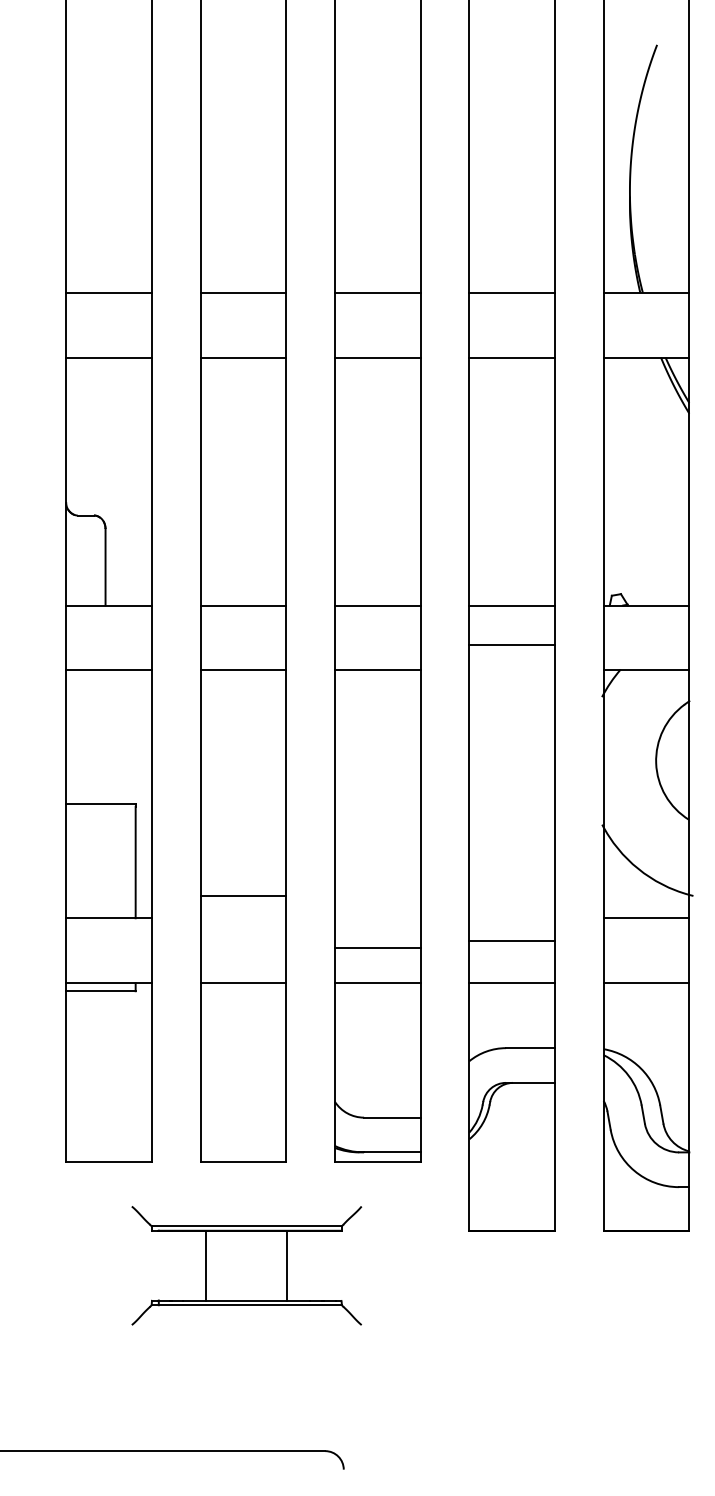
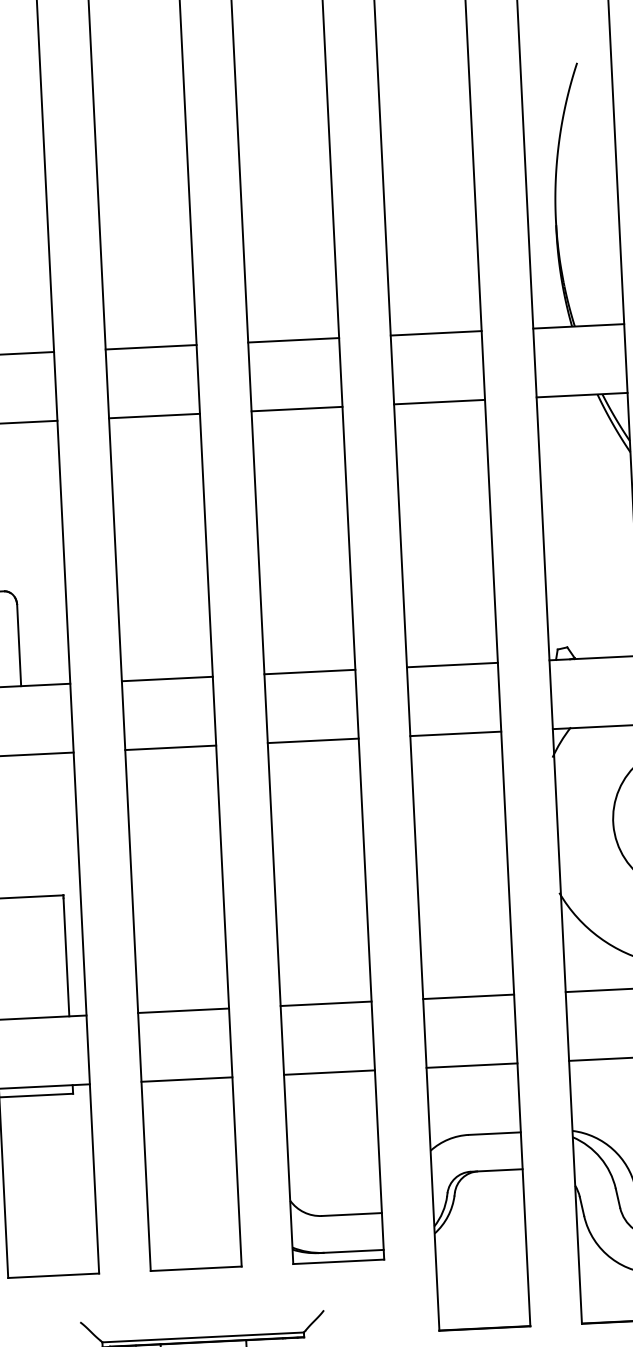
line: (511, 645) -> (455, 734), moved
line: (243, 896) -> (183, 1011), moved
line: (511, 941) -> (467, 997), moved
line: (377, 948) -> (325, 1004), moved

